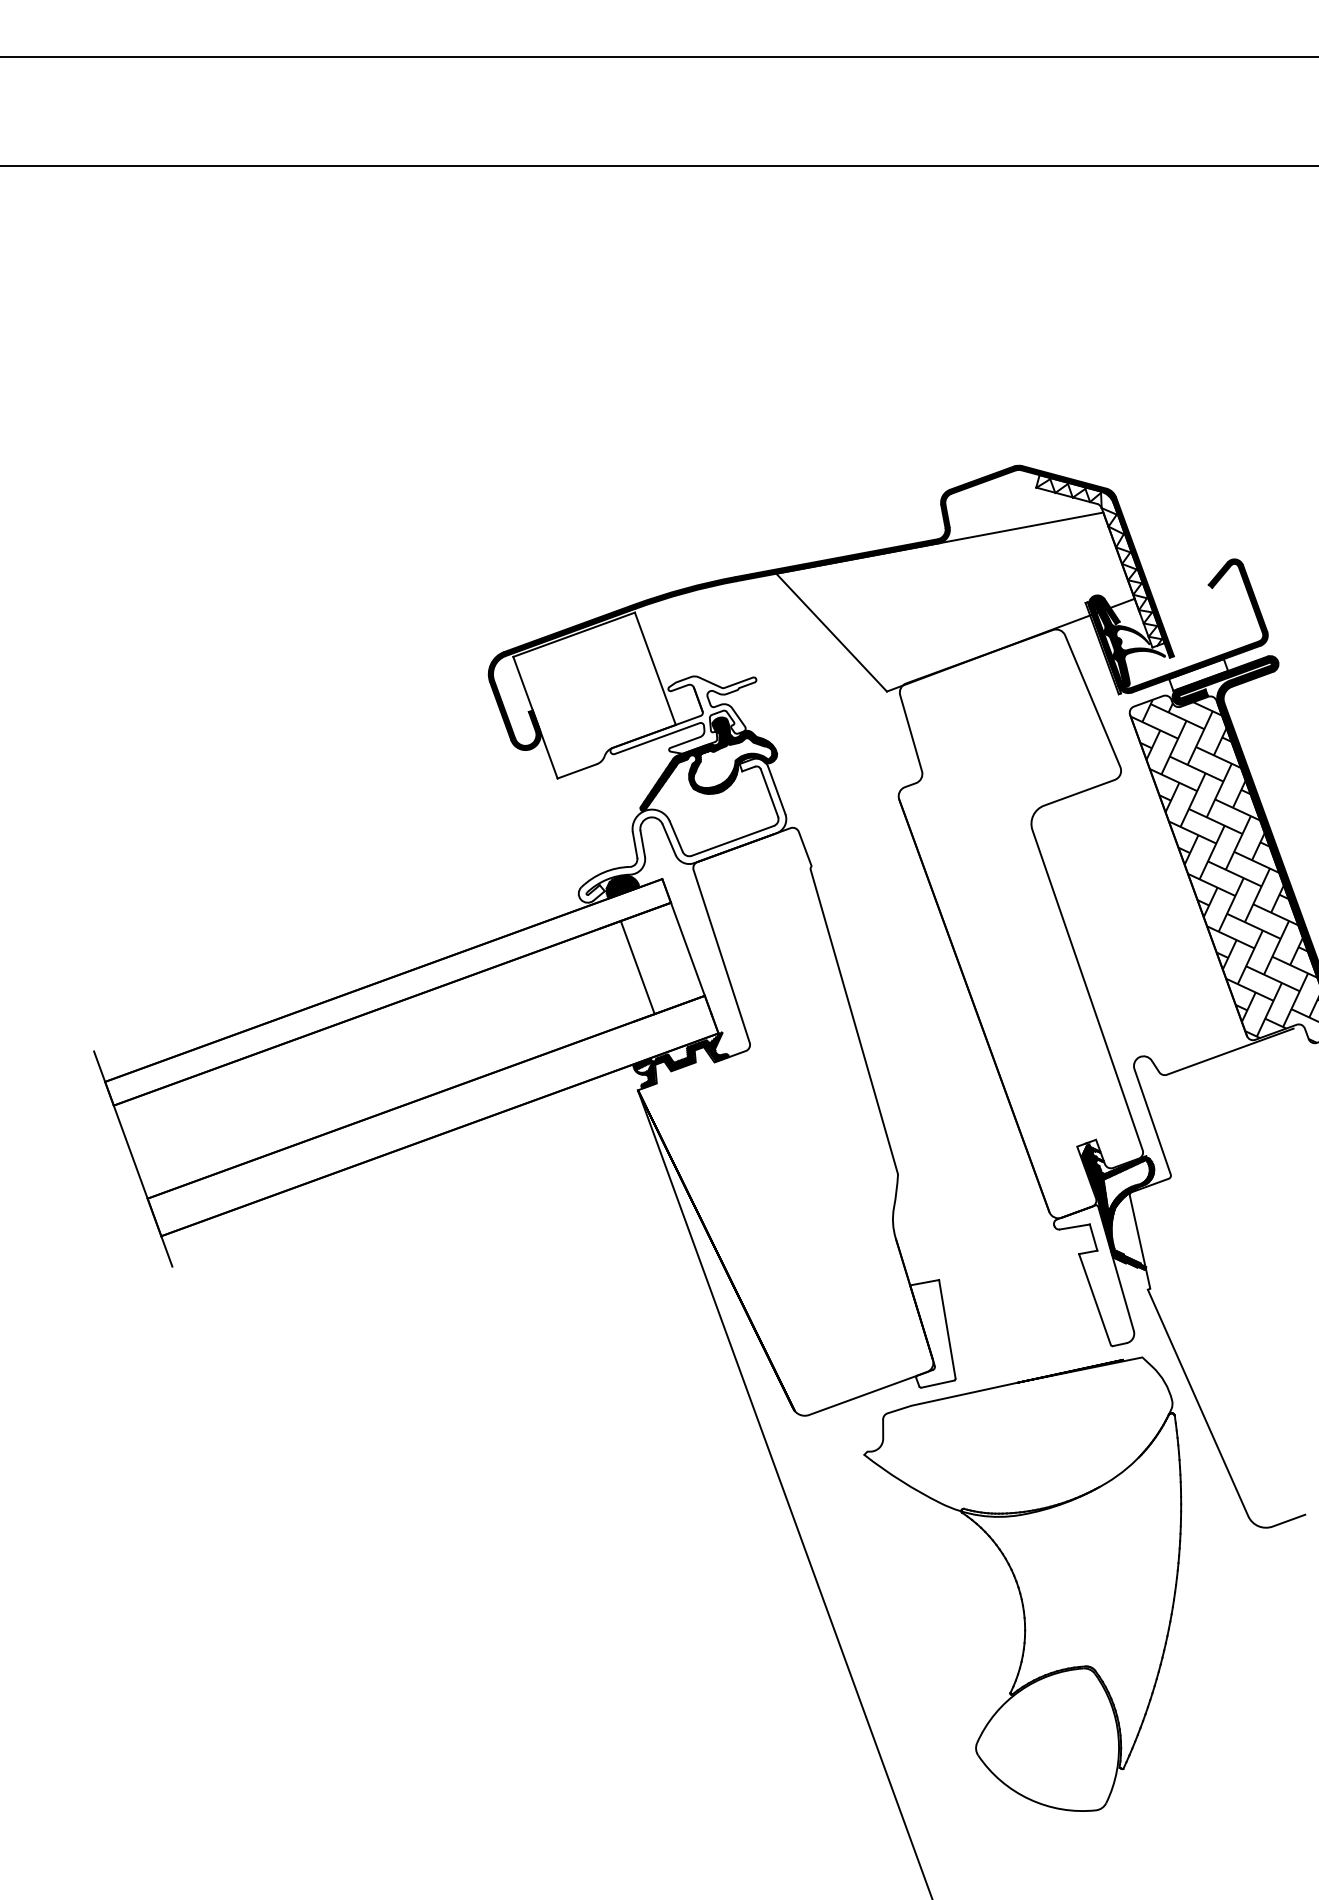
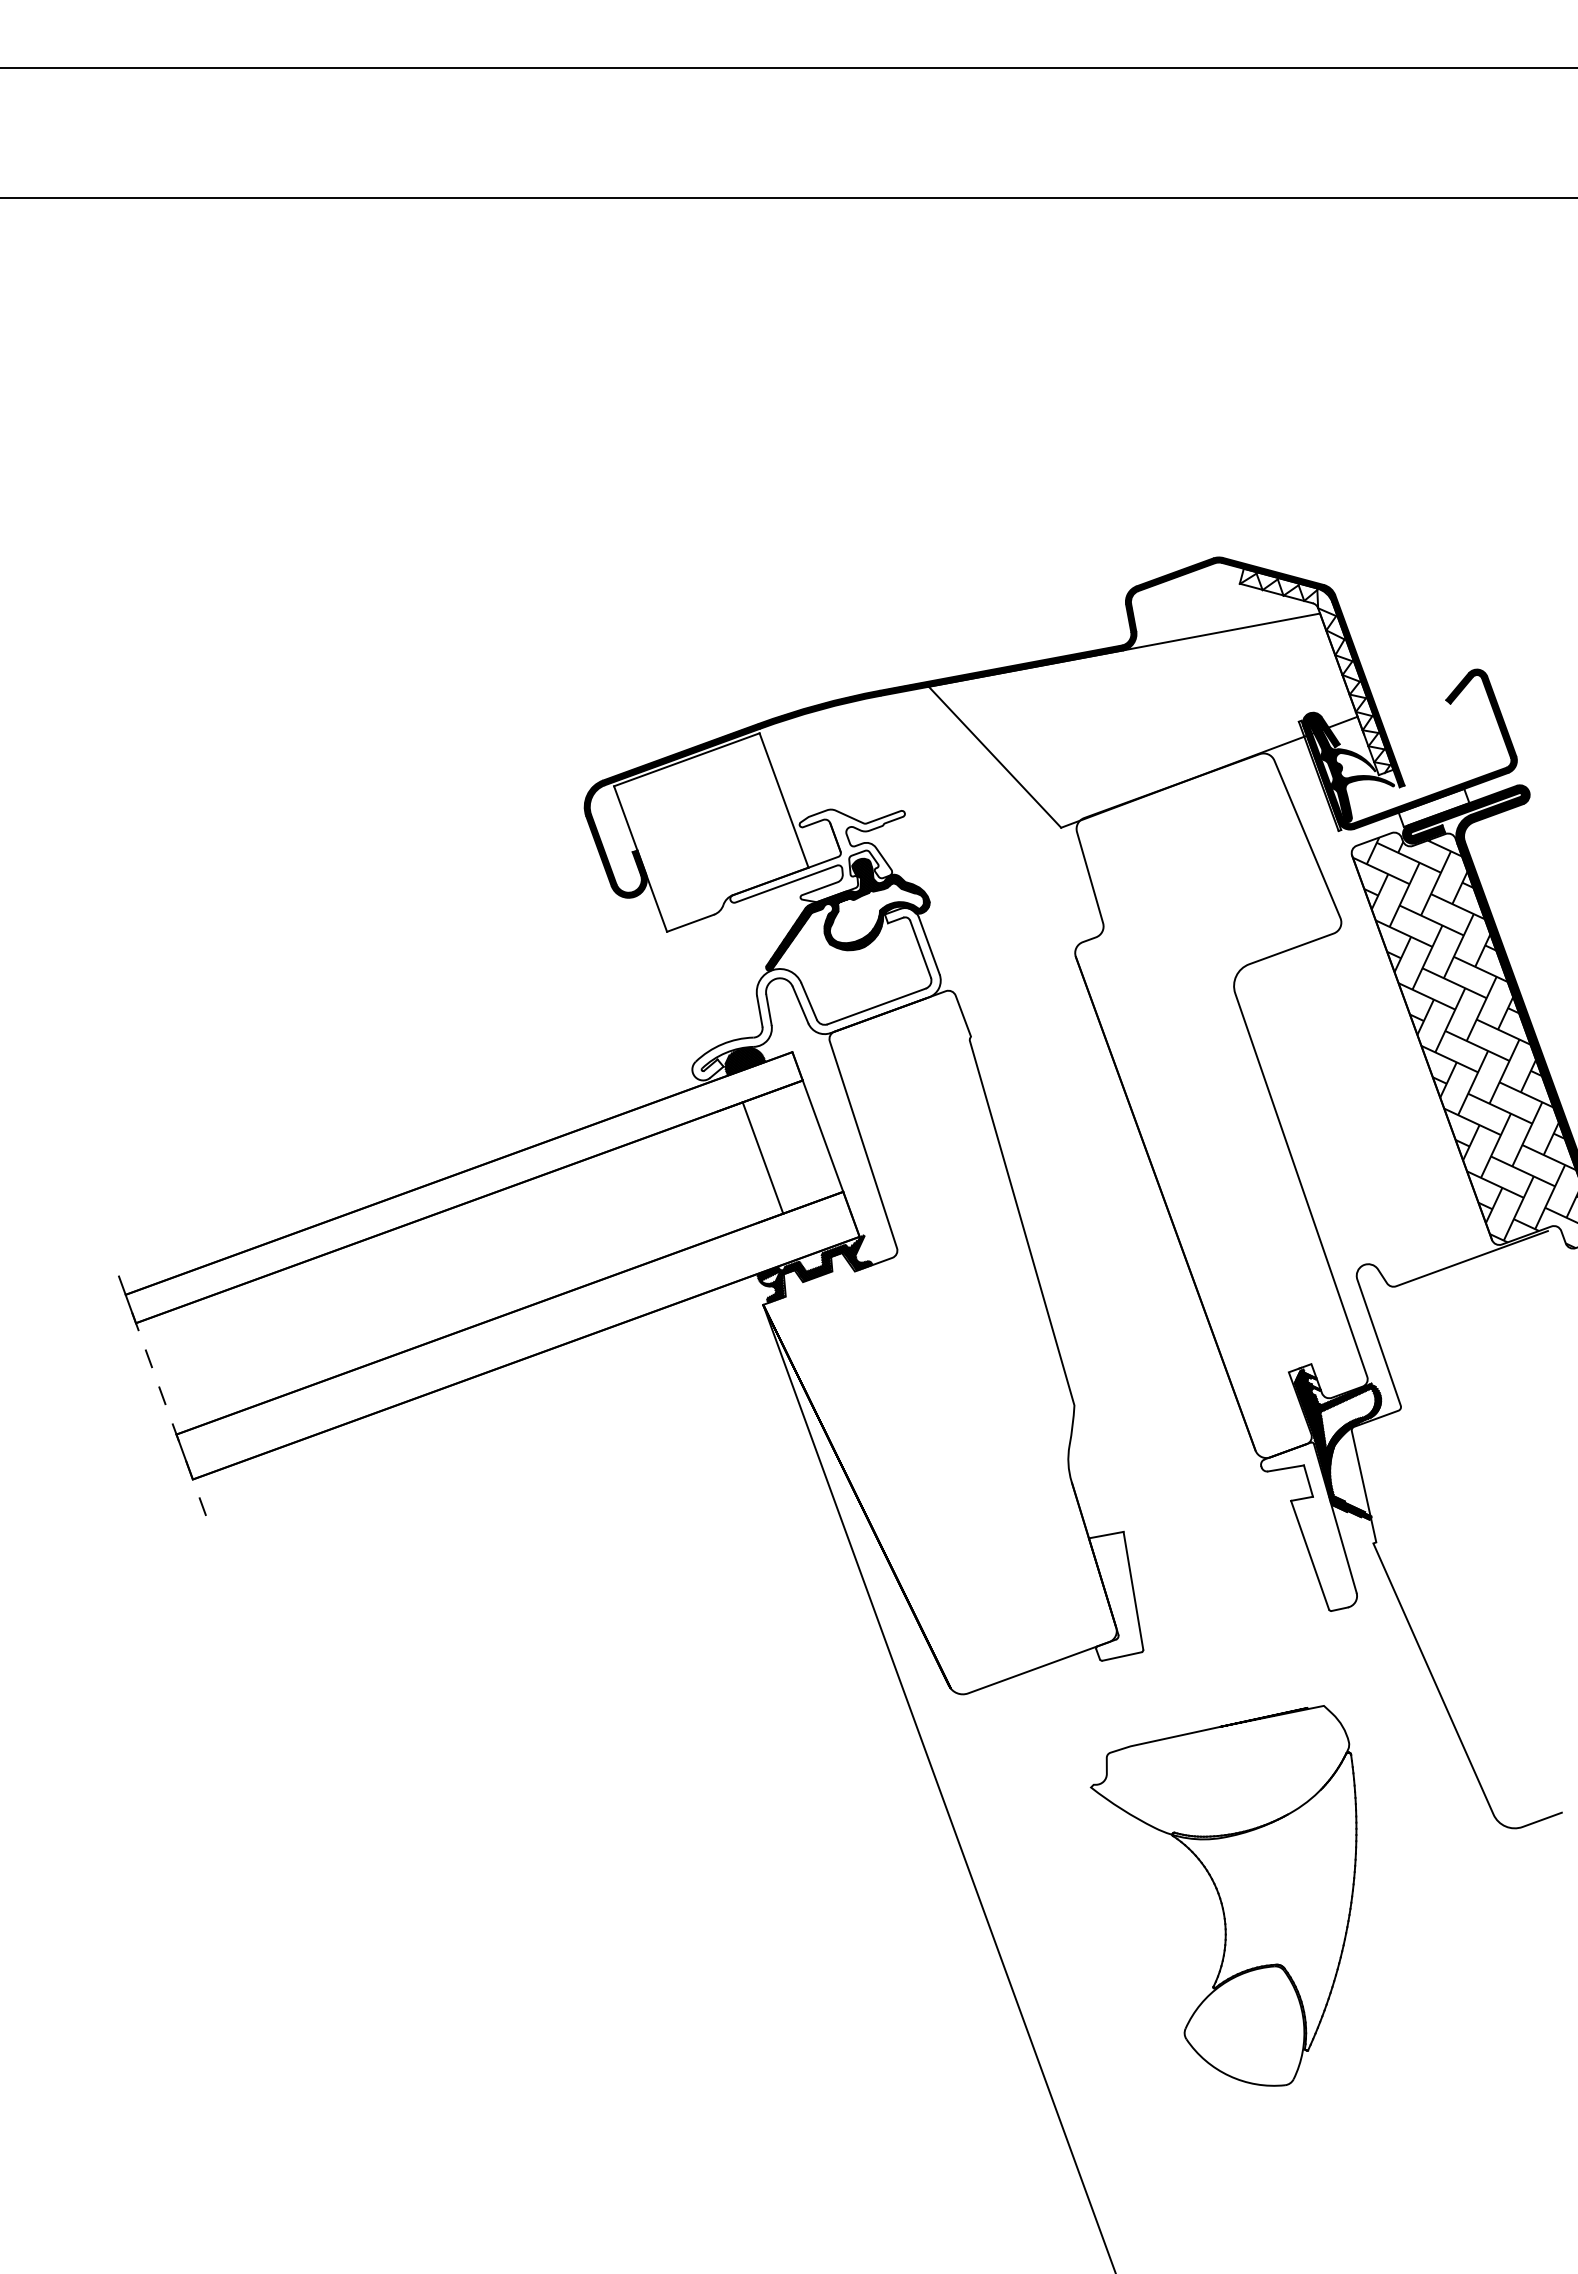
line: (133, 1158) -> (159, 1386), solid -> dashed
part: (1022, 1583) -> (1223, 1895), size x0.7

